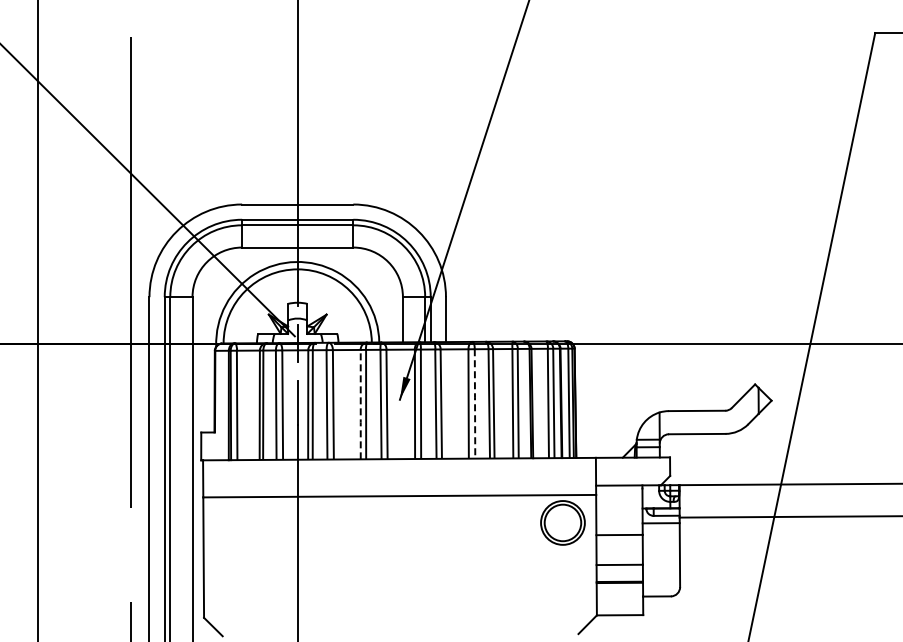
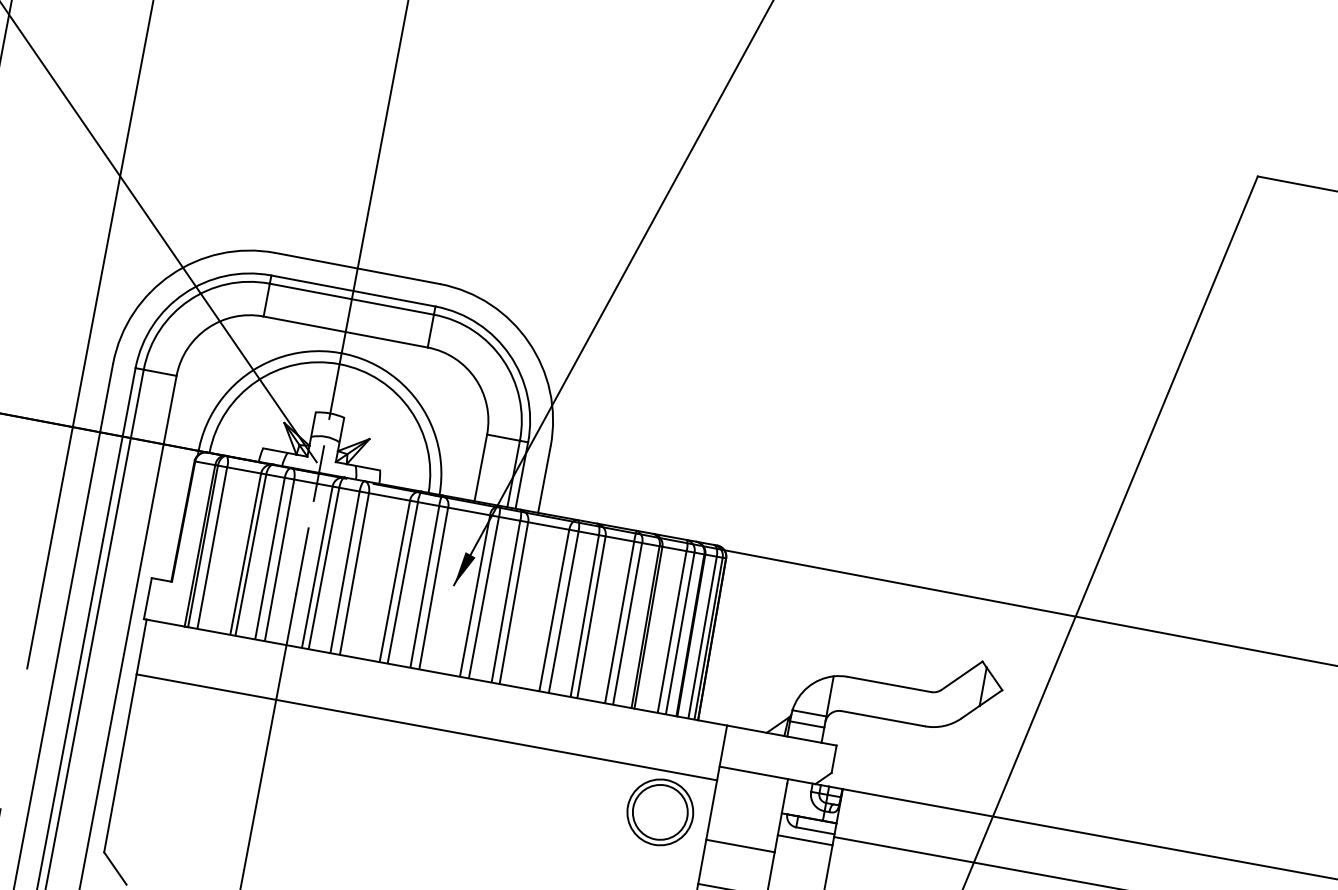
line: (360, 404) -> (394, 581), dashed -> solid
line: (475, 404) -> (564, 613), dashed -> solid

